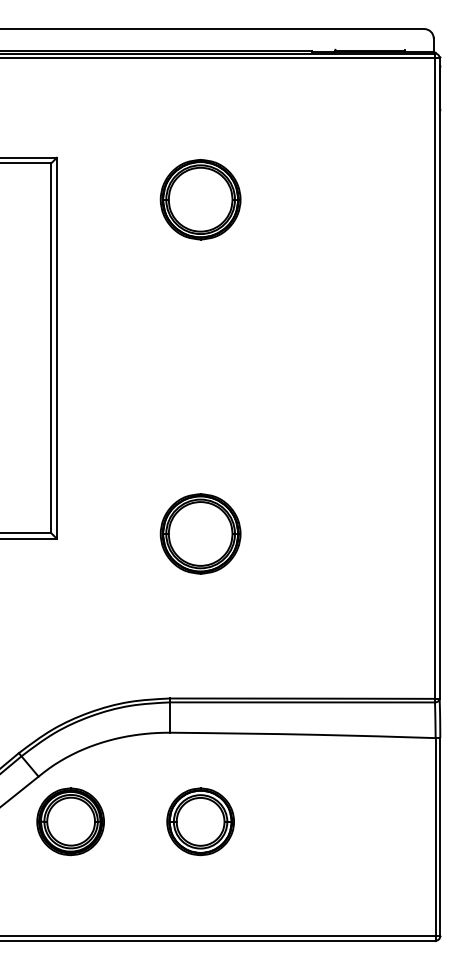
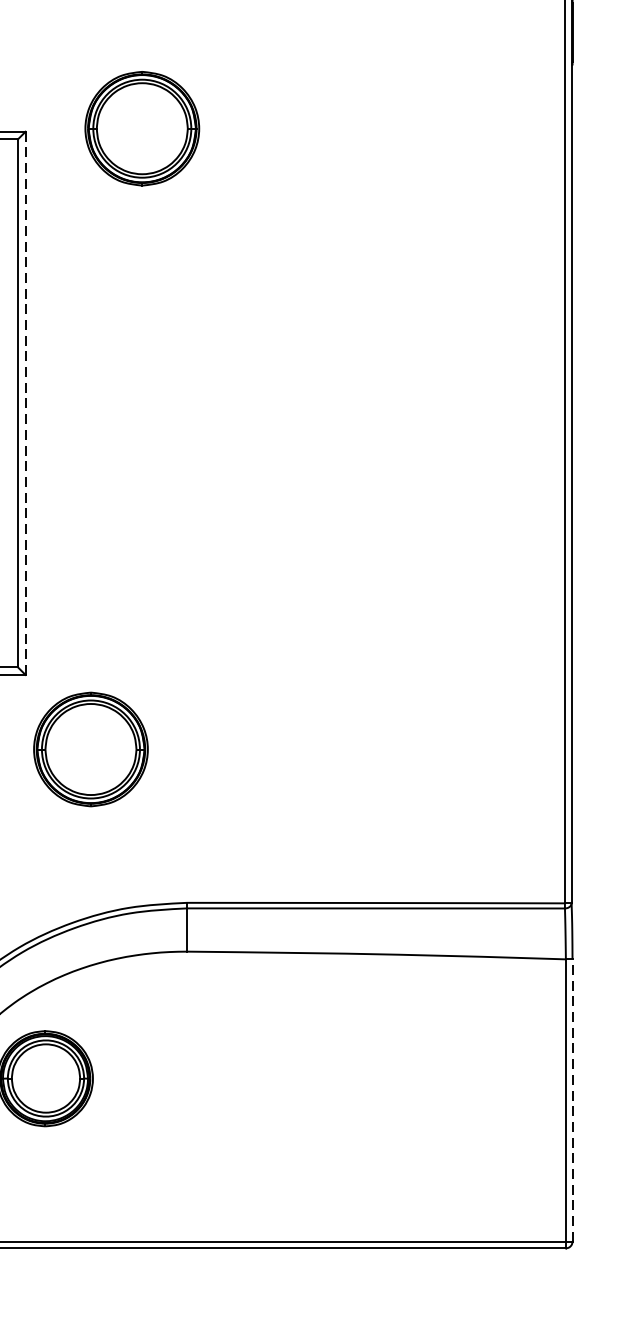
part: (200, 199) -> (142, 128), moved
line: (56, 348) -> (25, 403), solid -> dashed
part: (200, 533) -> (90, 748), moved
part: (200, 821) -> (230, 1078), removed
line: (440, 837) -> (572, 1101), solid -> dashed

